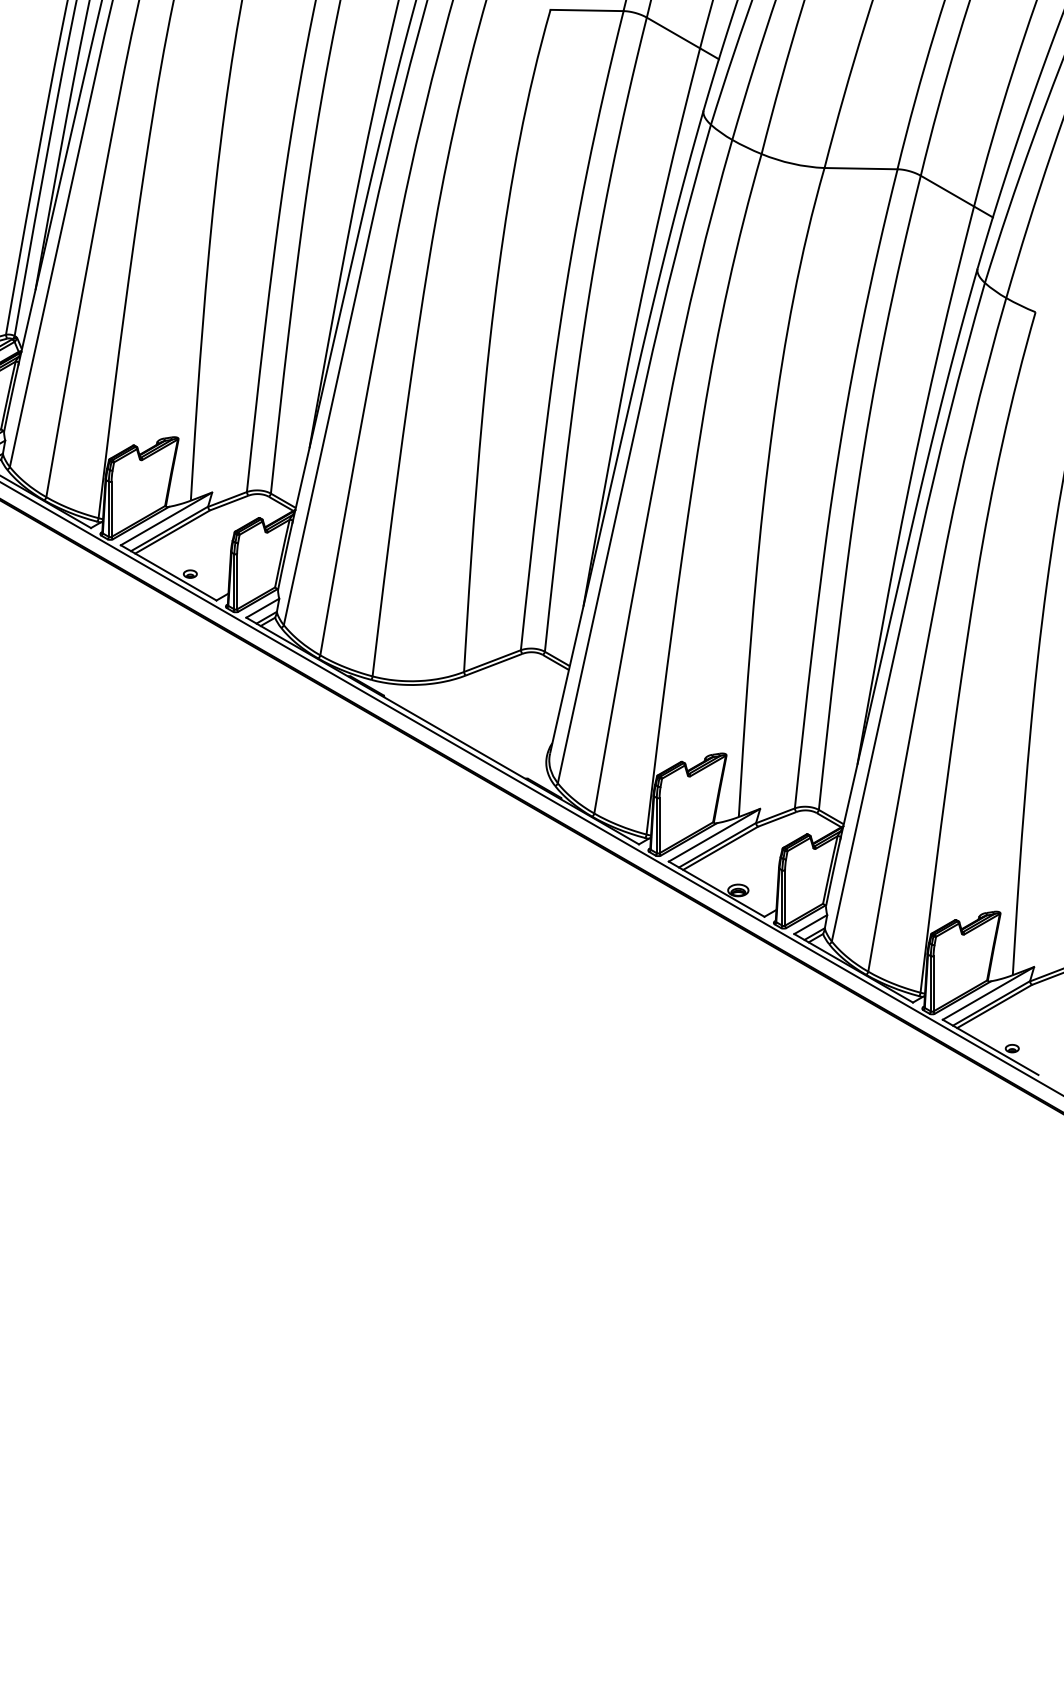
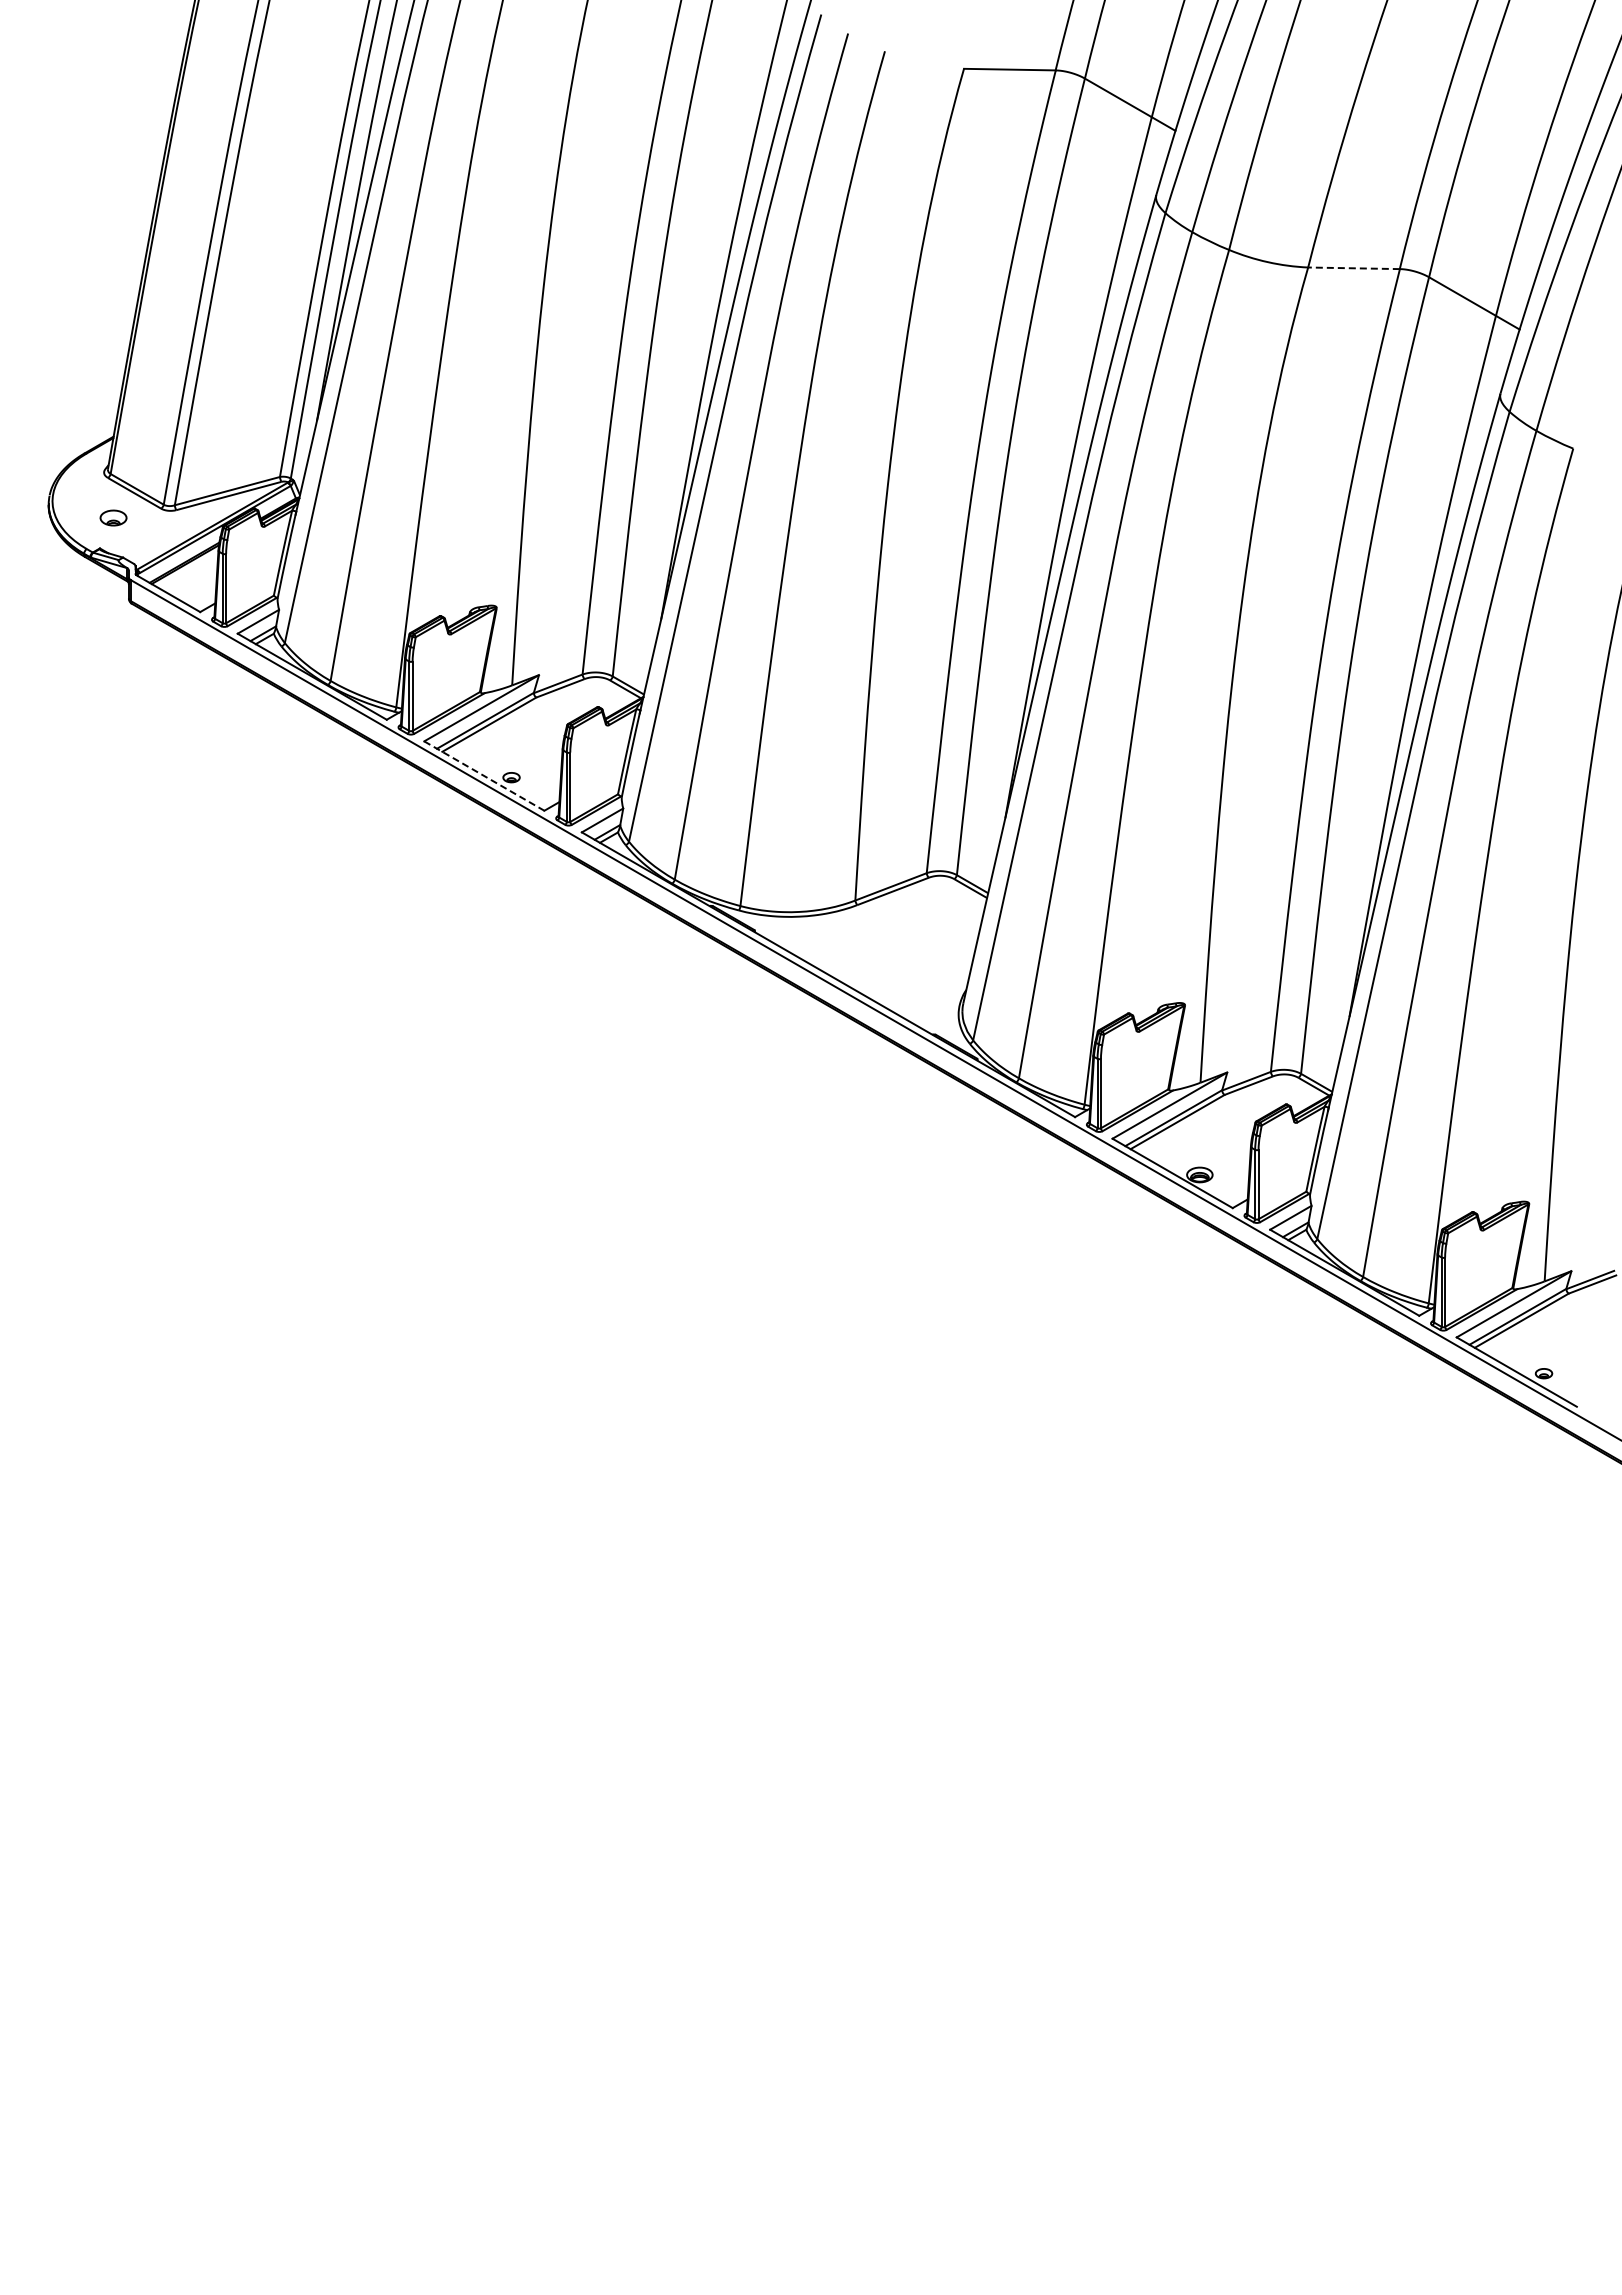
line: (861, 168) -> (1354, 268), solid -> dashed
line: (168, 573) -> (484, 776), solid -> dashed

